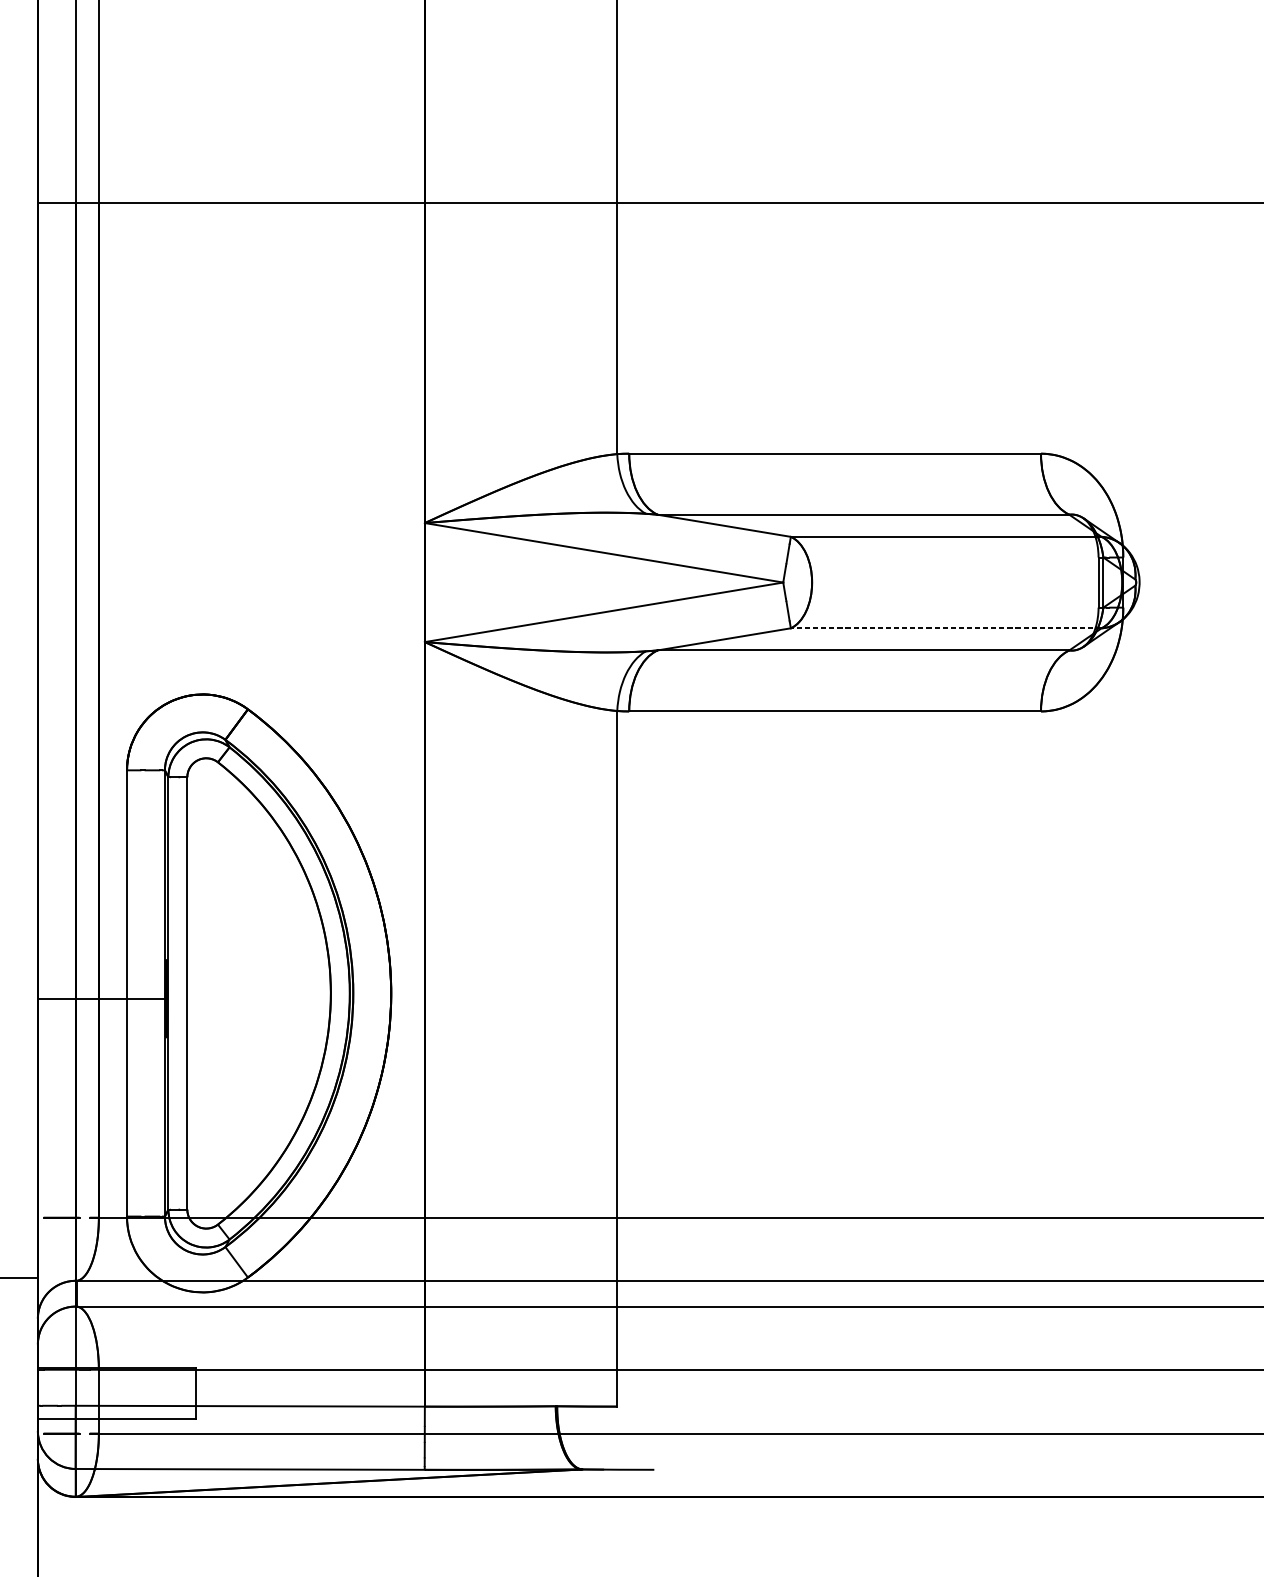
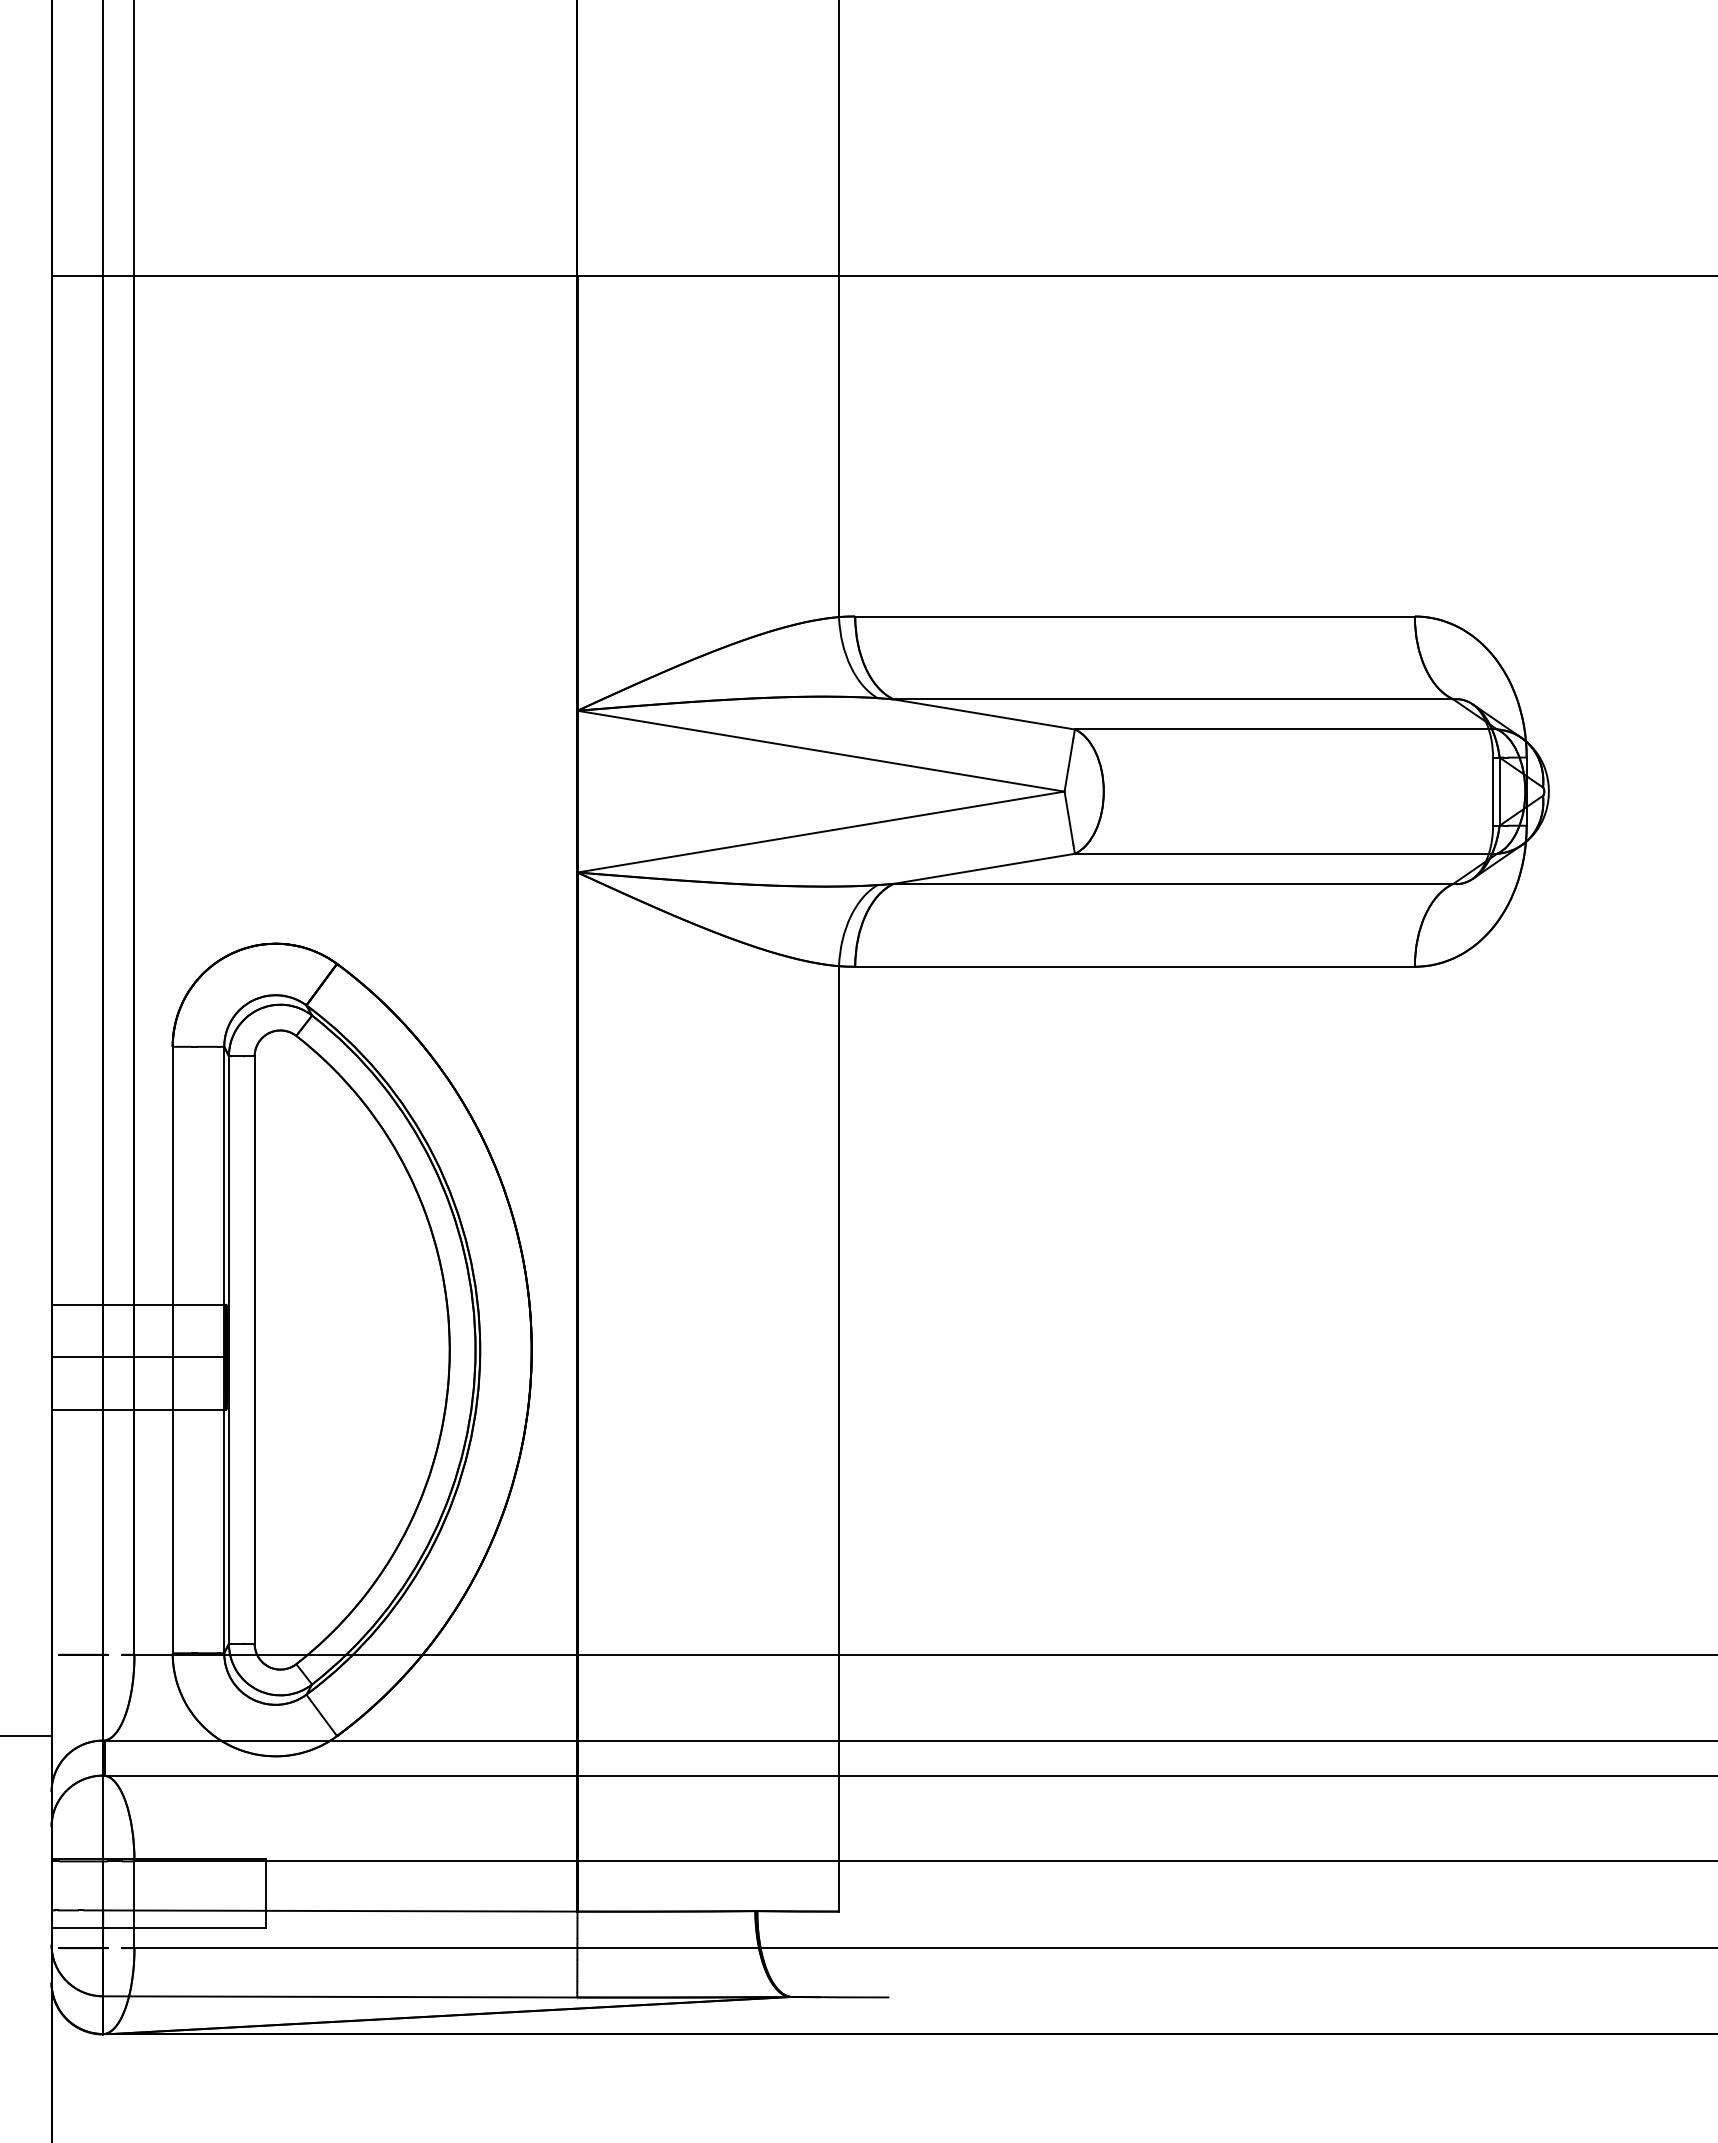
line: (945, 628) -> (1285, 853), dashed -> solid
line: (101, 959) -> (138, 1304), added
line: (101, 1037) -> (138, 1409), added

